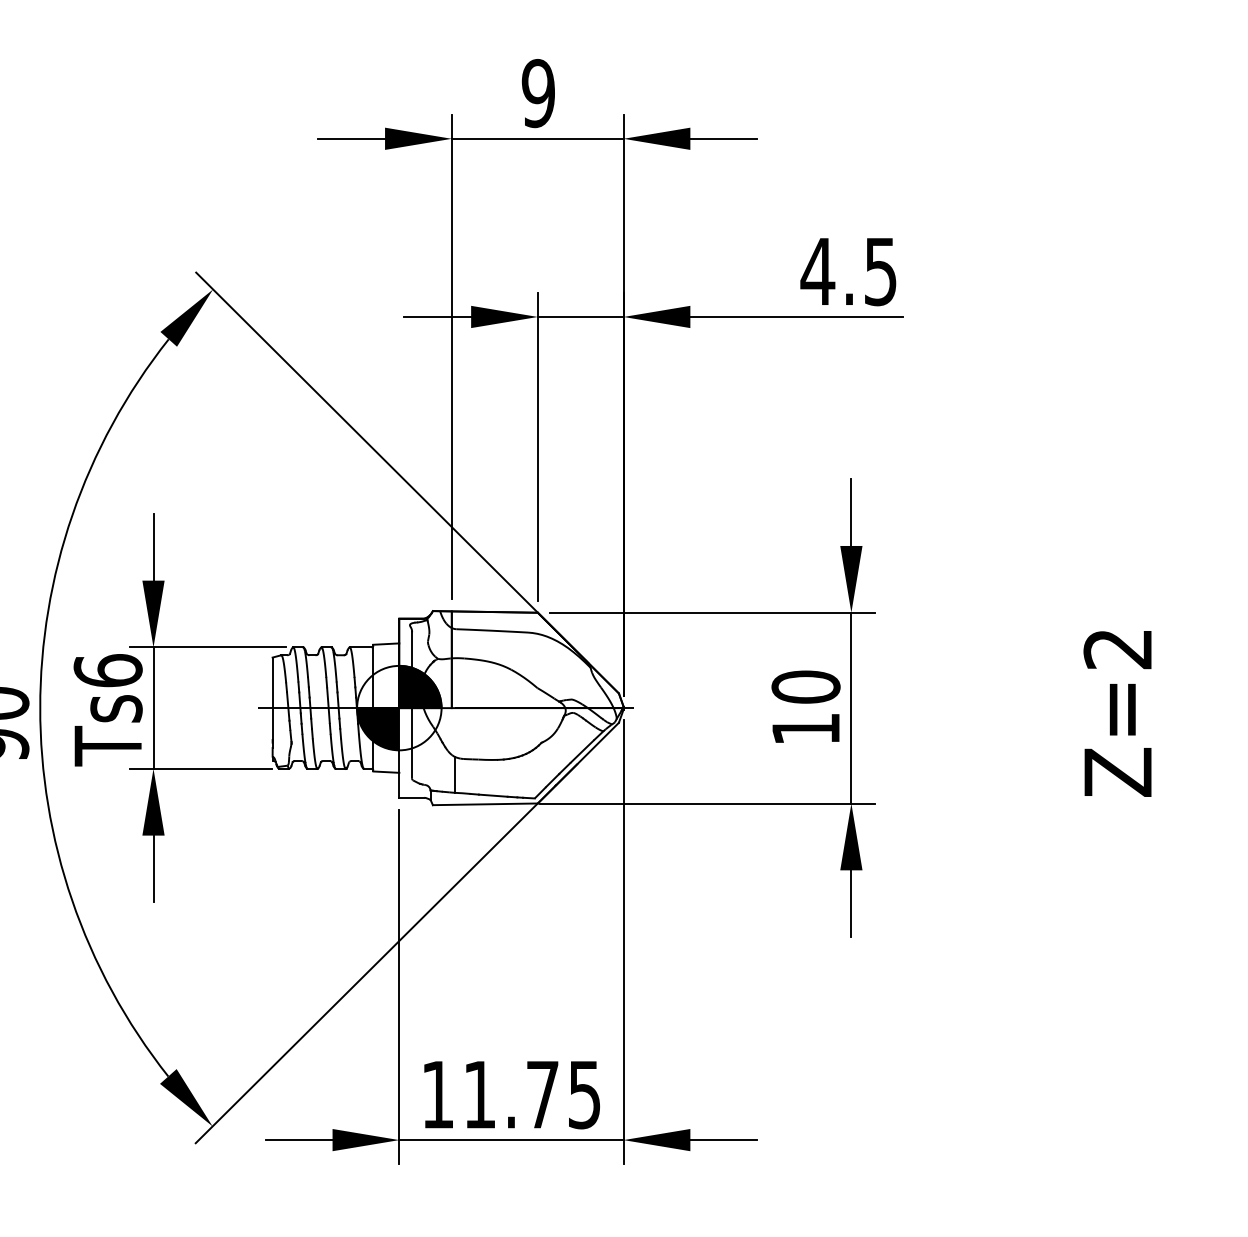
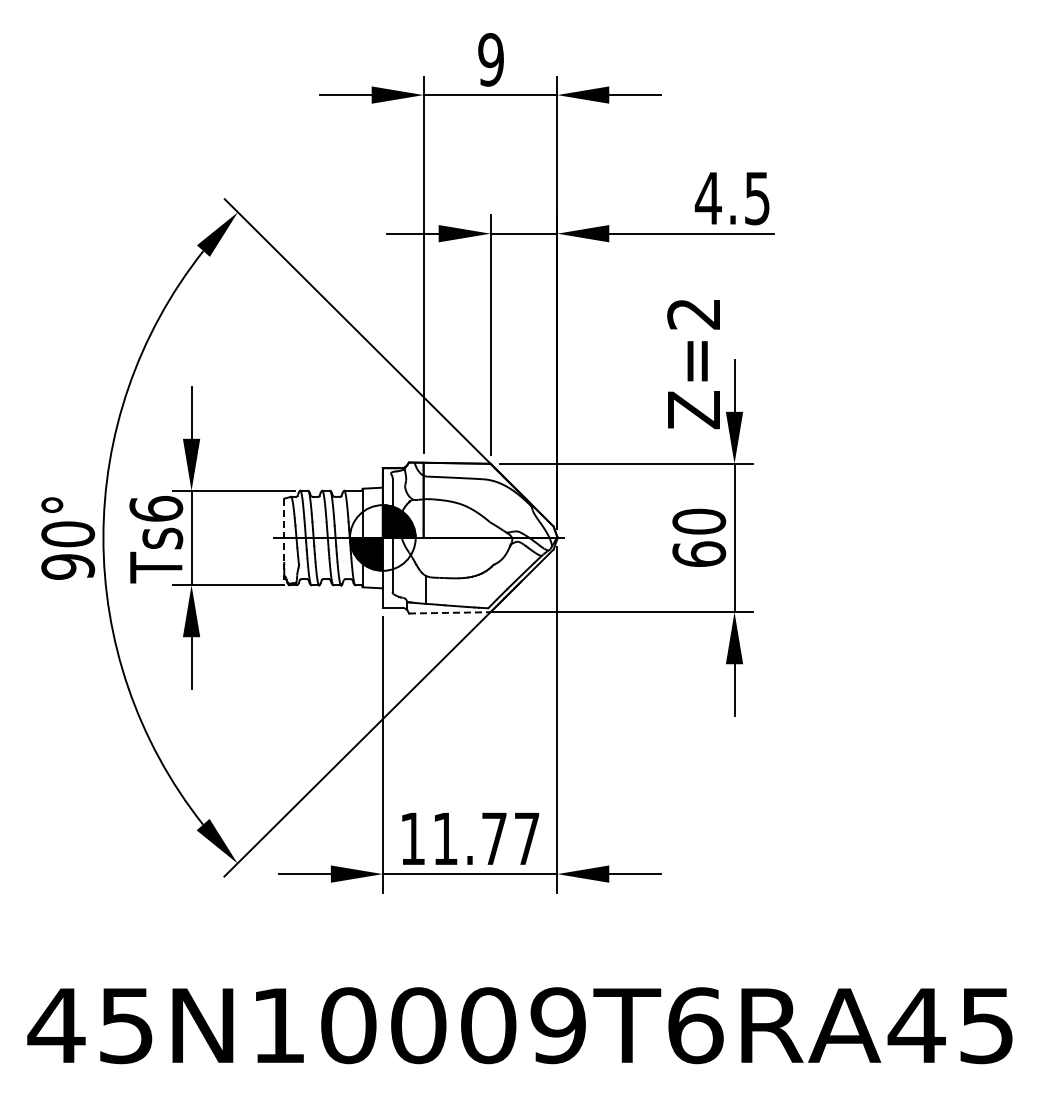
line: (272, 699) -> (284, 531), solid -> dashed
text: (1117, 713) -> (693, 364), moved
text: (806, 728) -> (699, 553), 10 -> 60
line: (485, 803) -> (449, 612), solid -> dashed
text: (584, 1094) -> (526, 838), 11.75 -> 11.77

